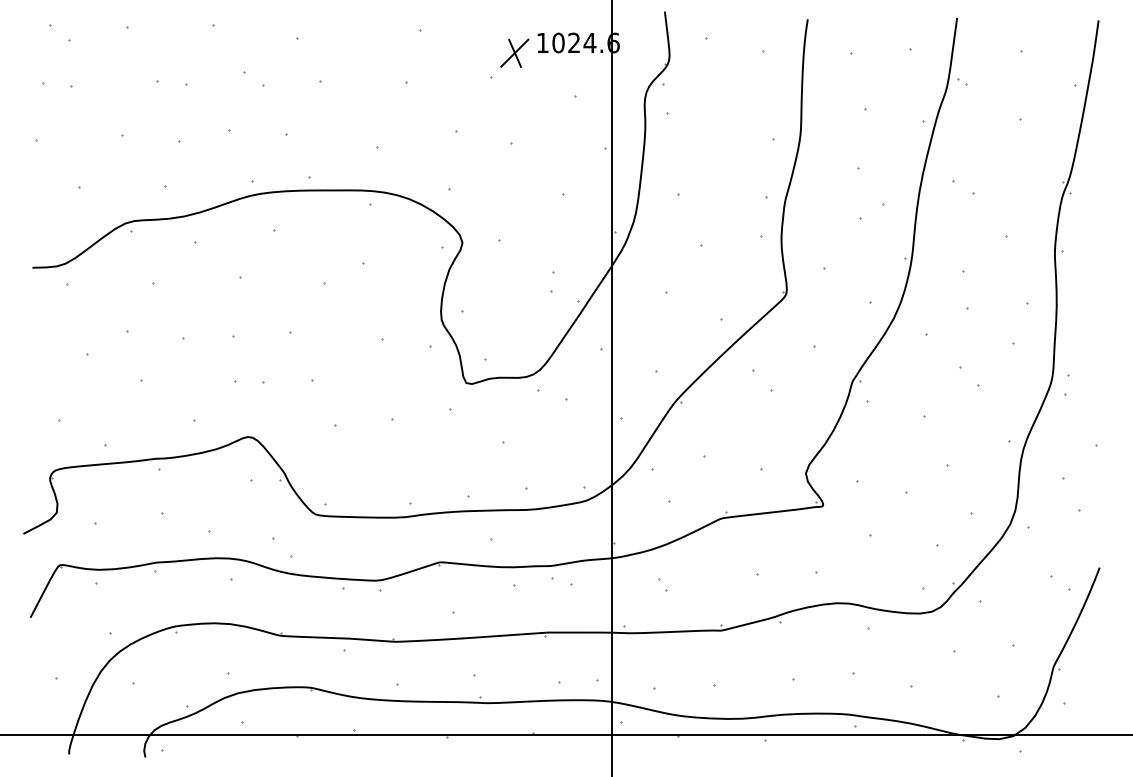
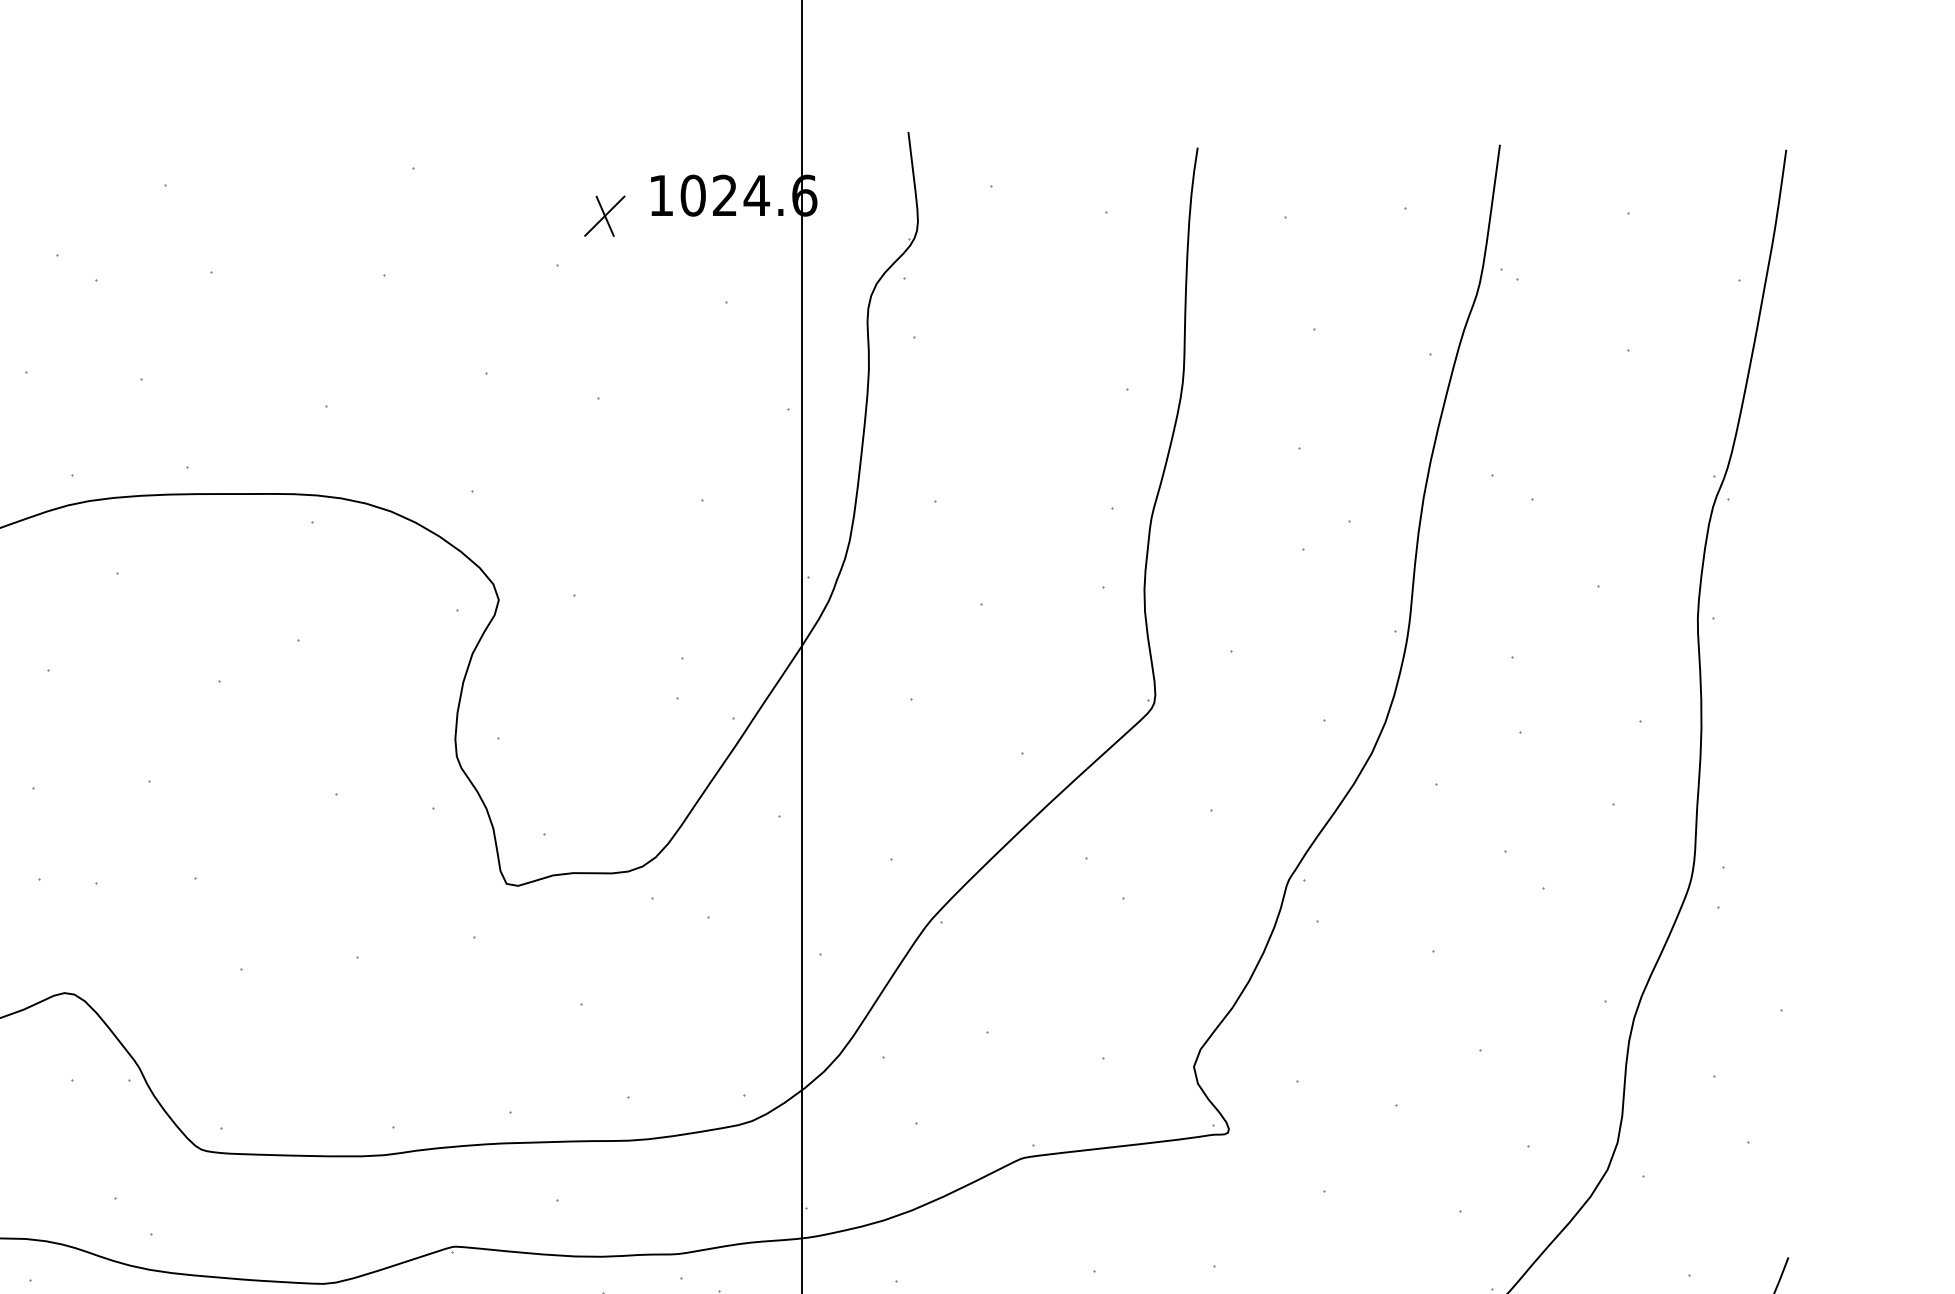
part: (514, 52) -> (604, 214), size x0.71

